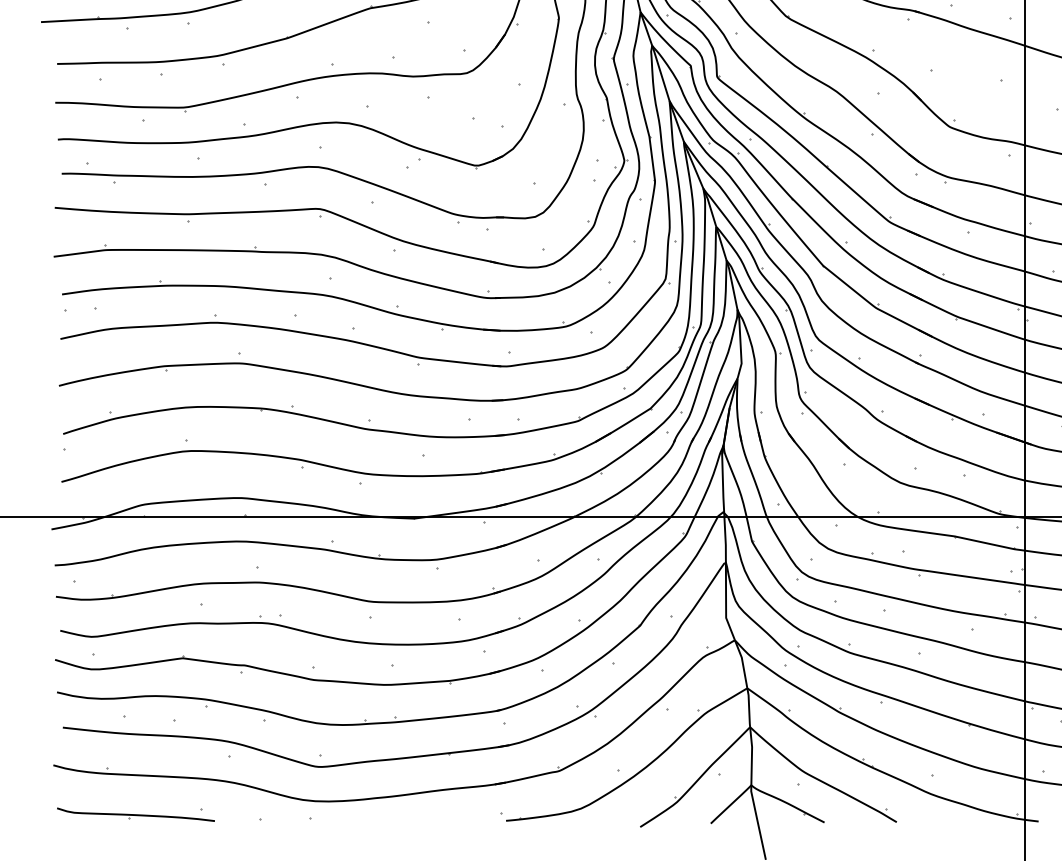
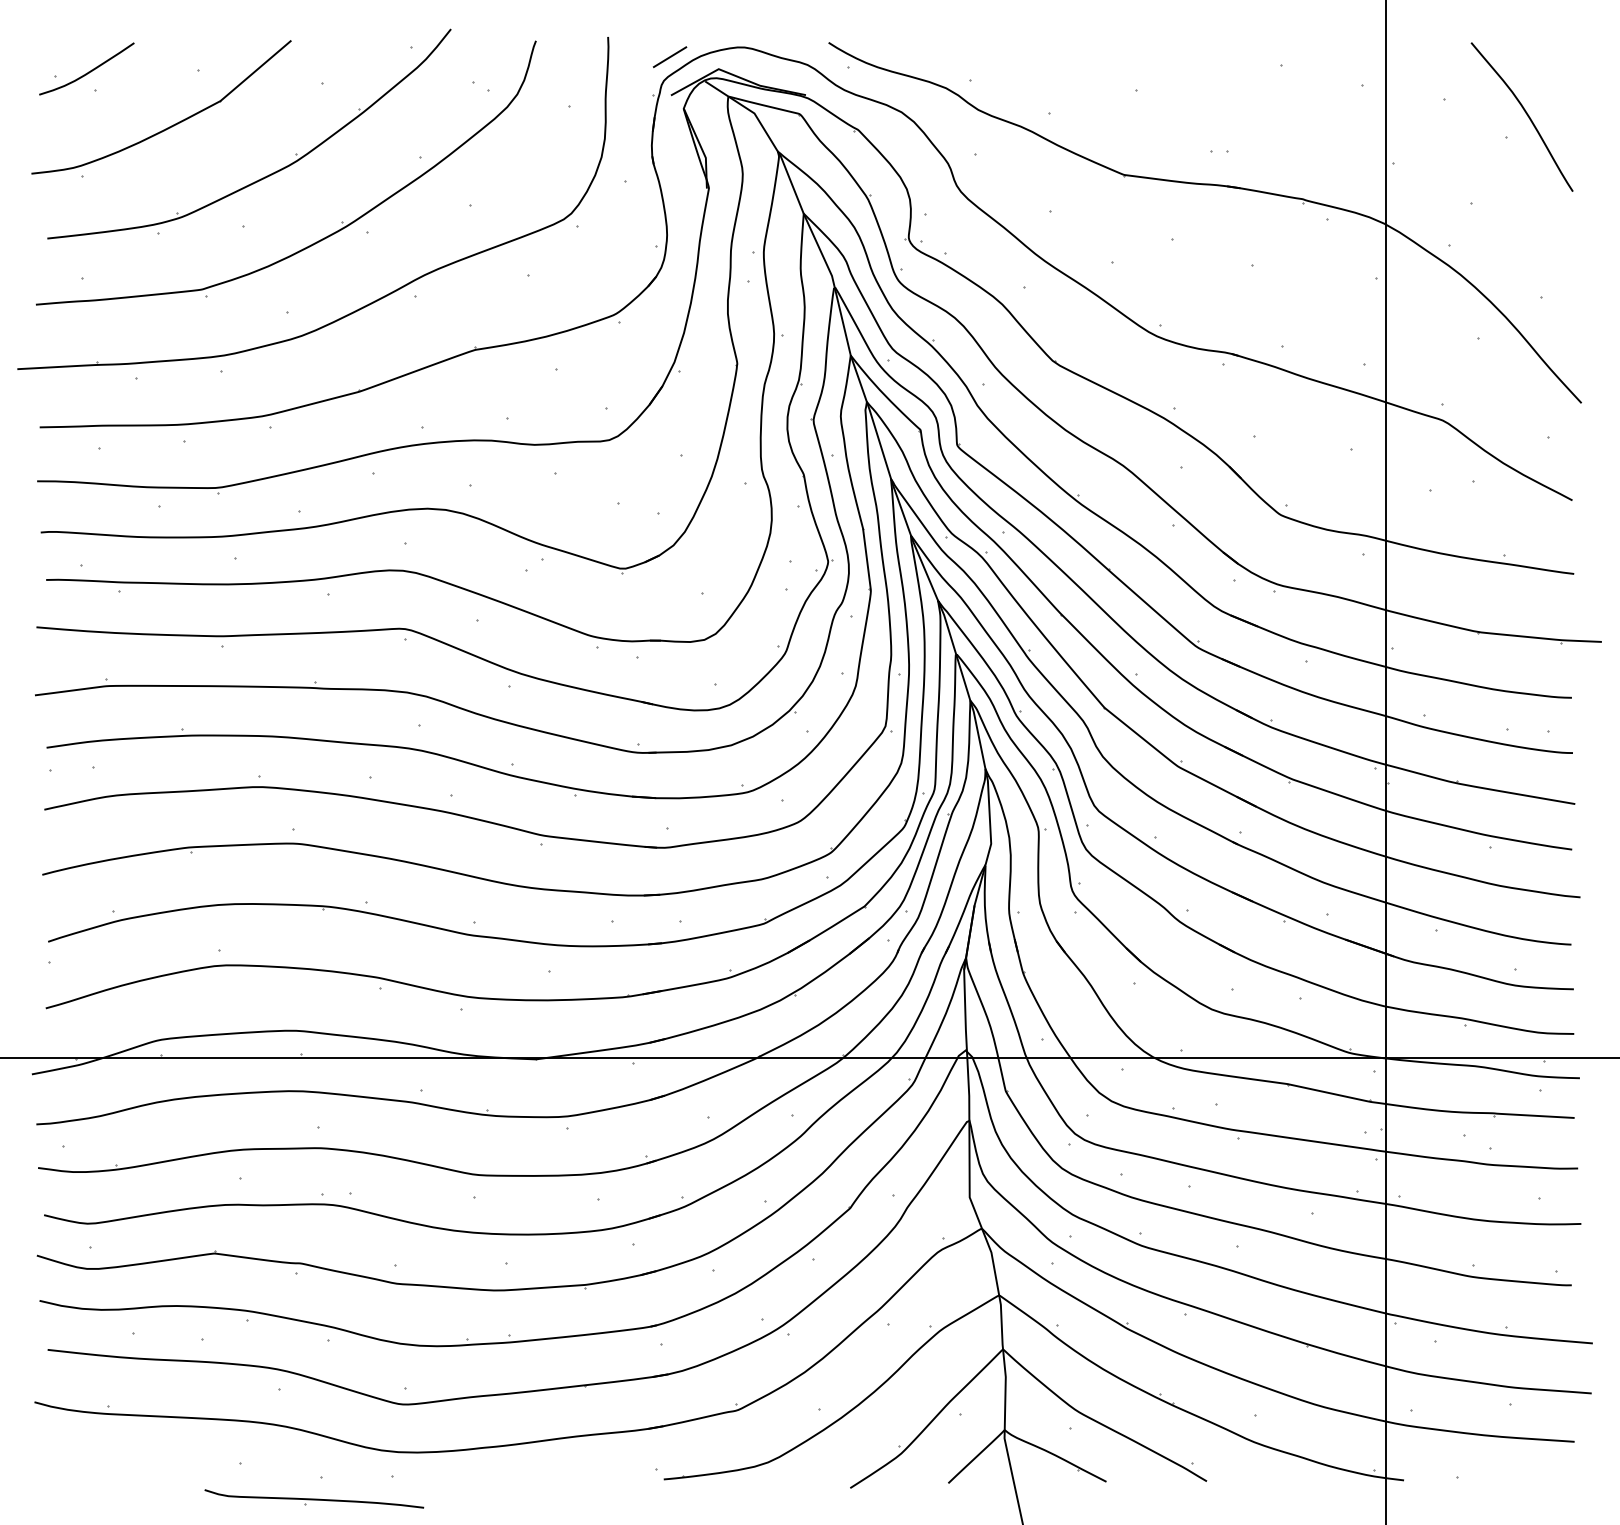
part: (136, 814) -> (314, 1498), moved

